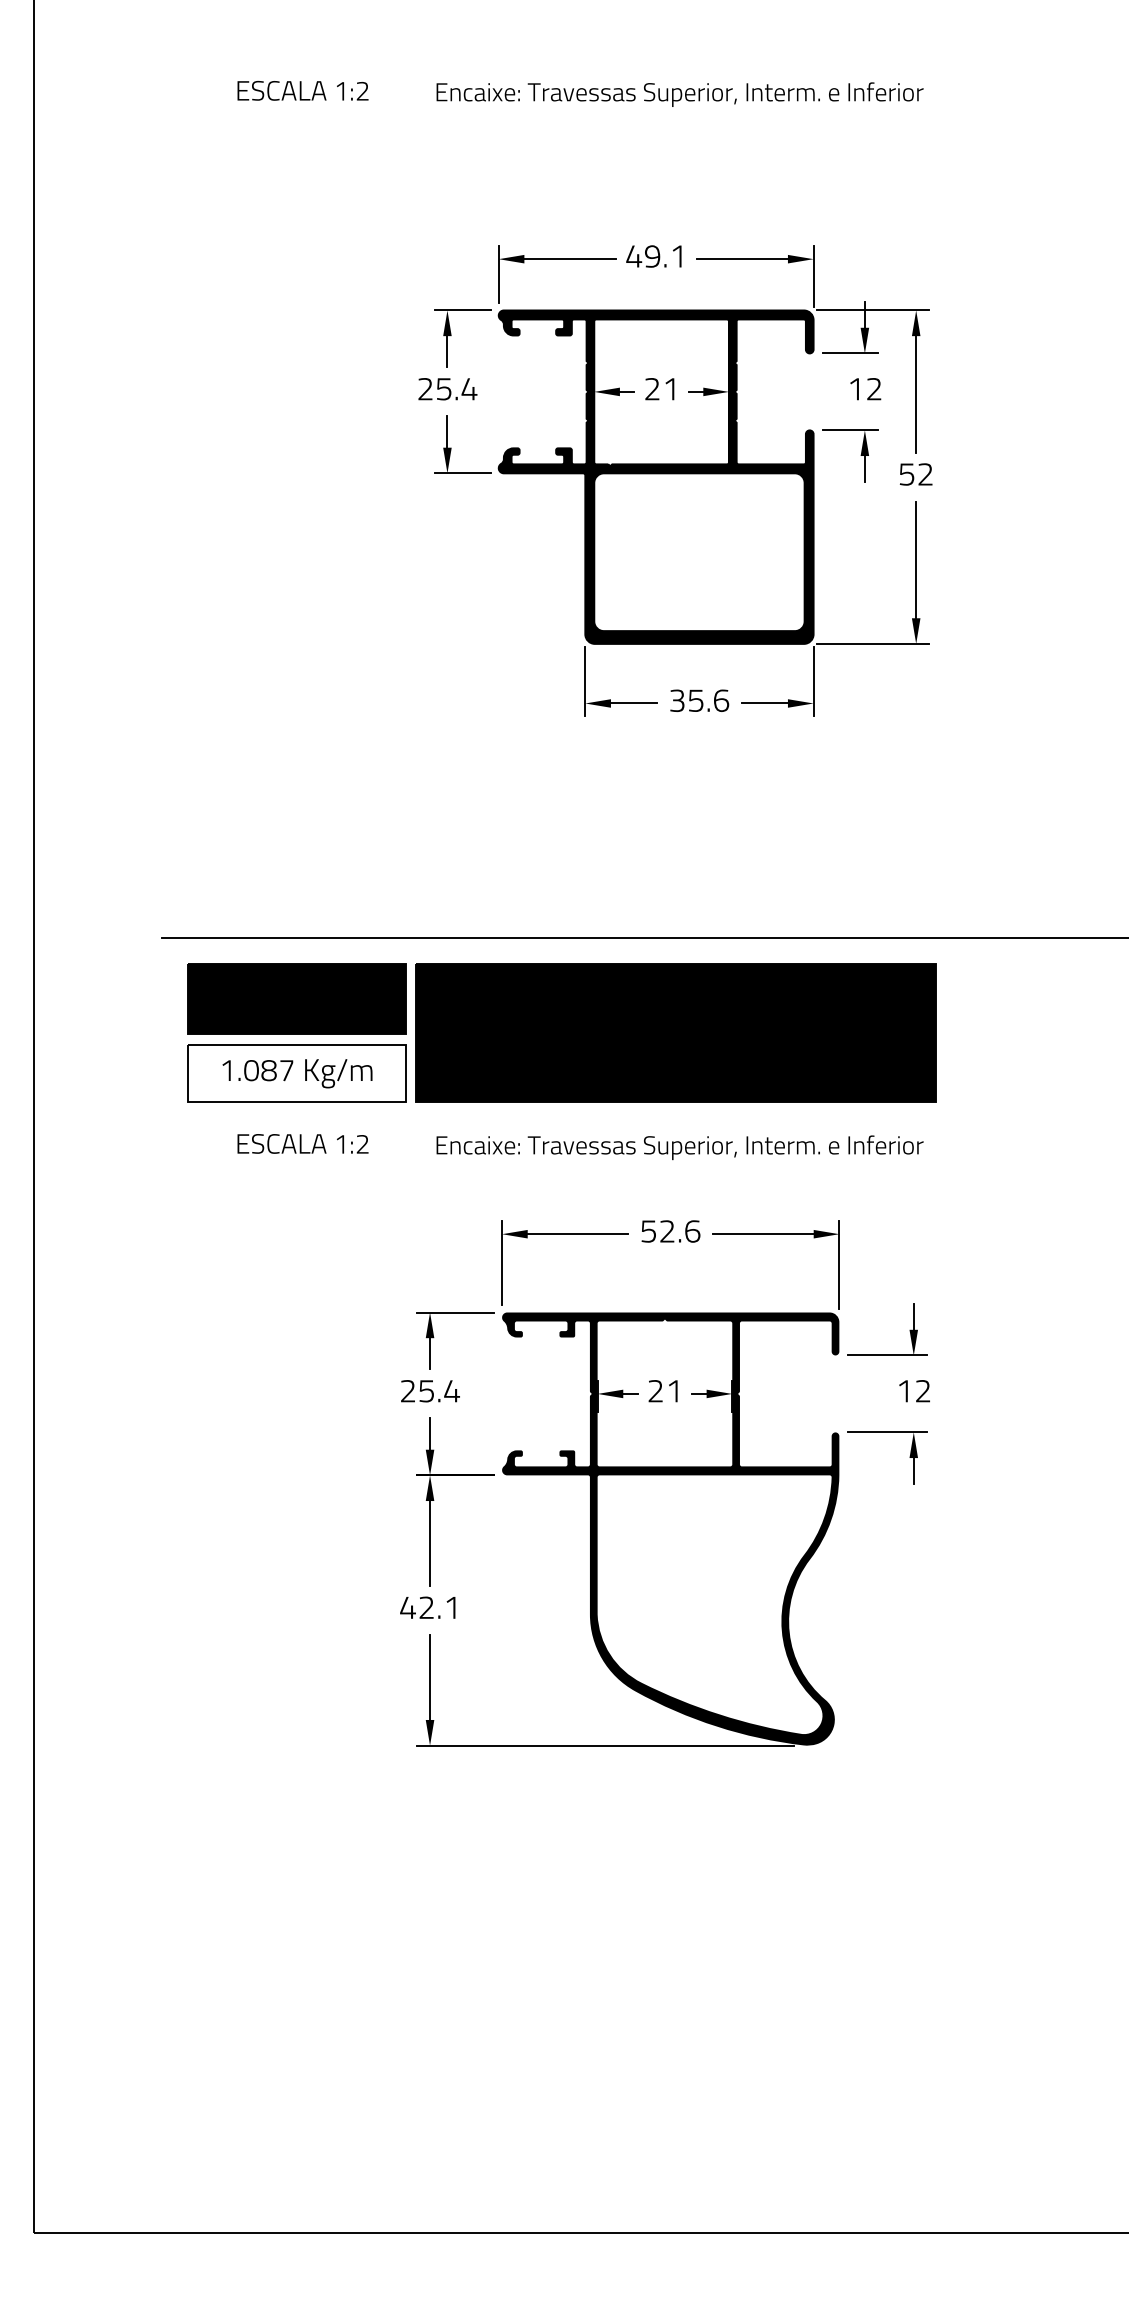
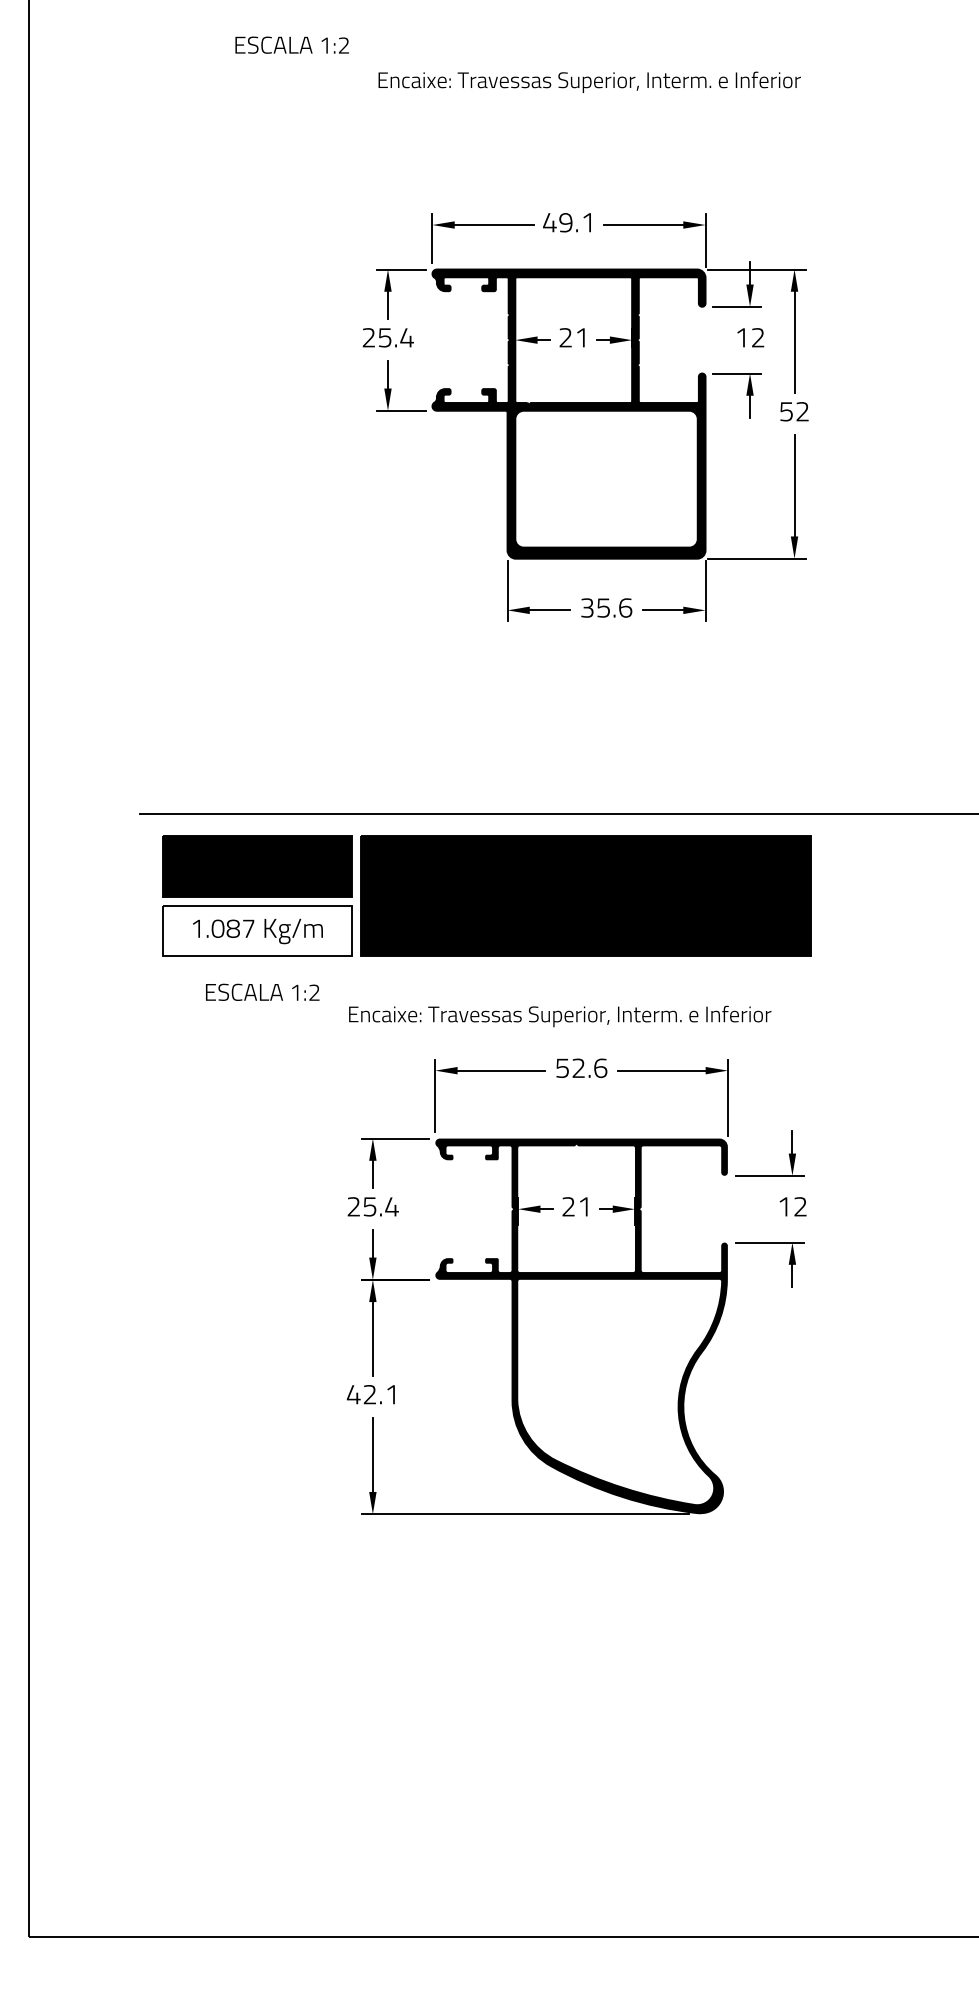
text: (302, 90) -> (291, 44), moved
text: (679, 1147) -> (559, 1016), moved

